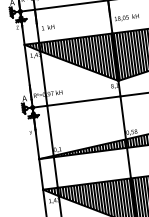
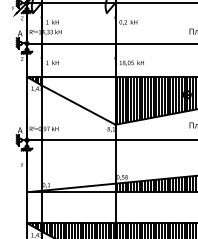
hatch: (78, 61) -> (78, 100), removed
hatch: (89, 147) -> (78, 187), removed

